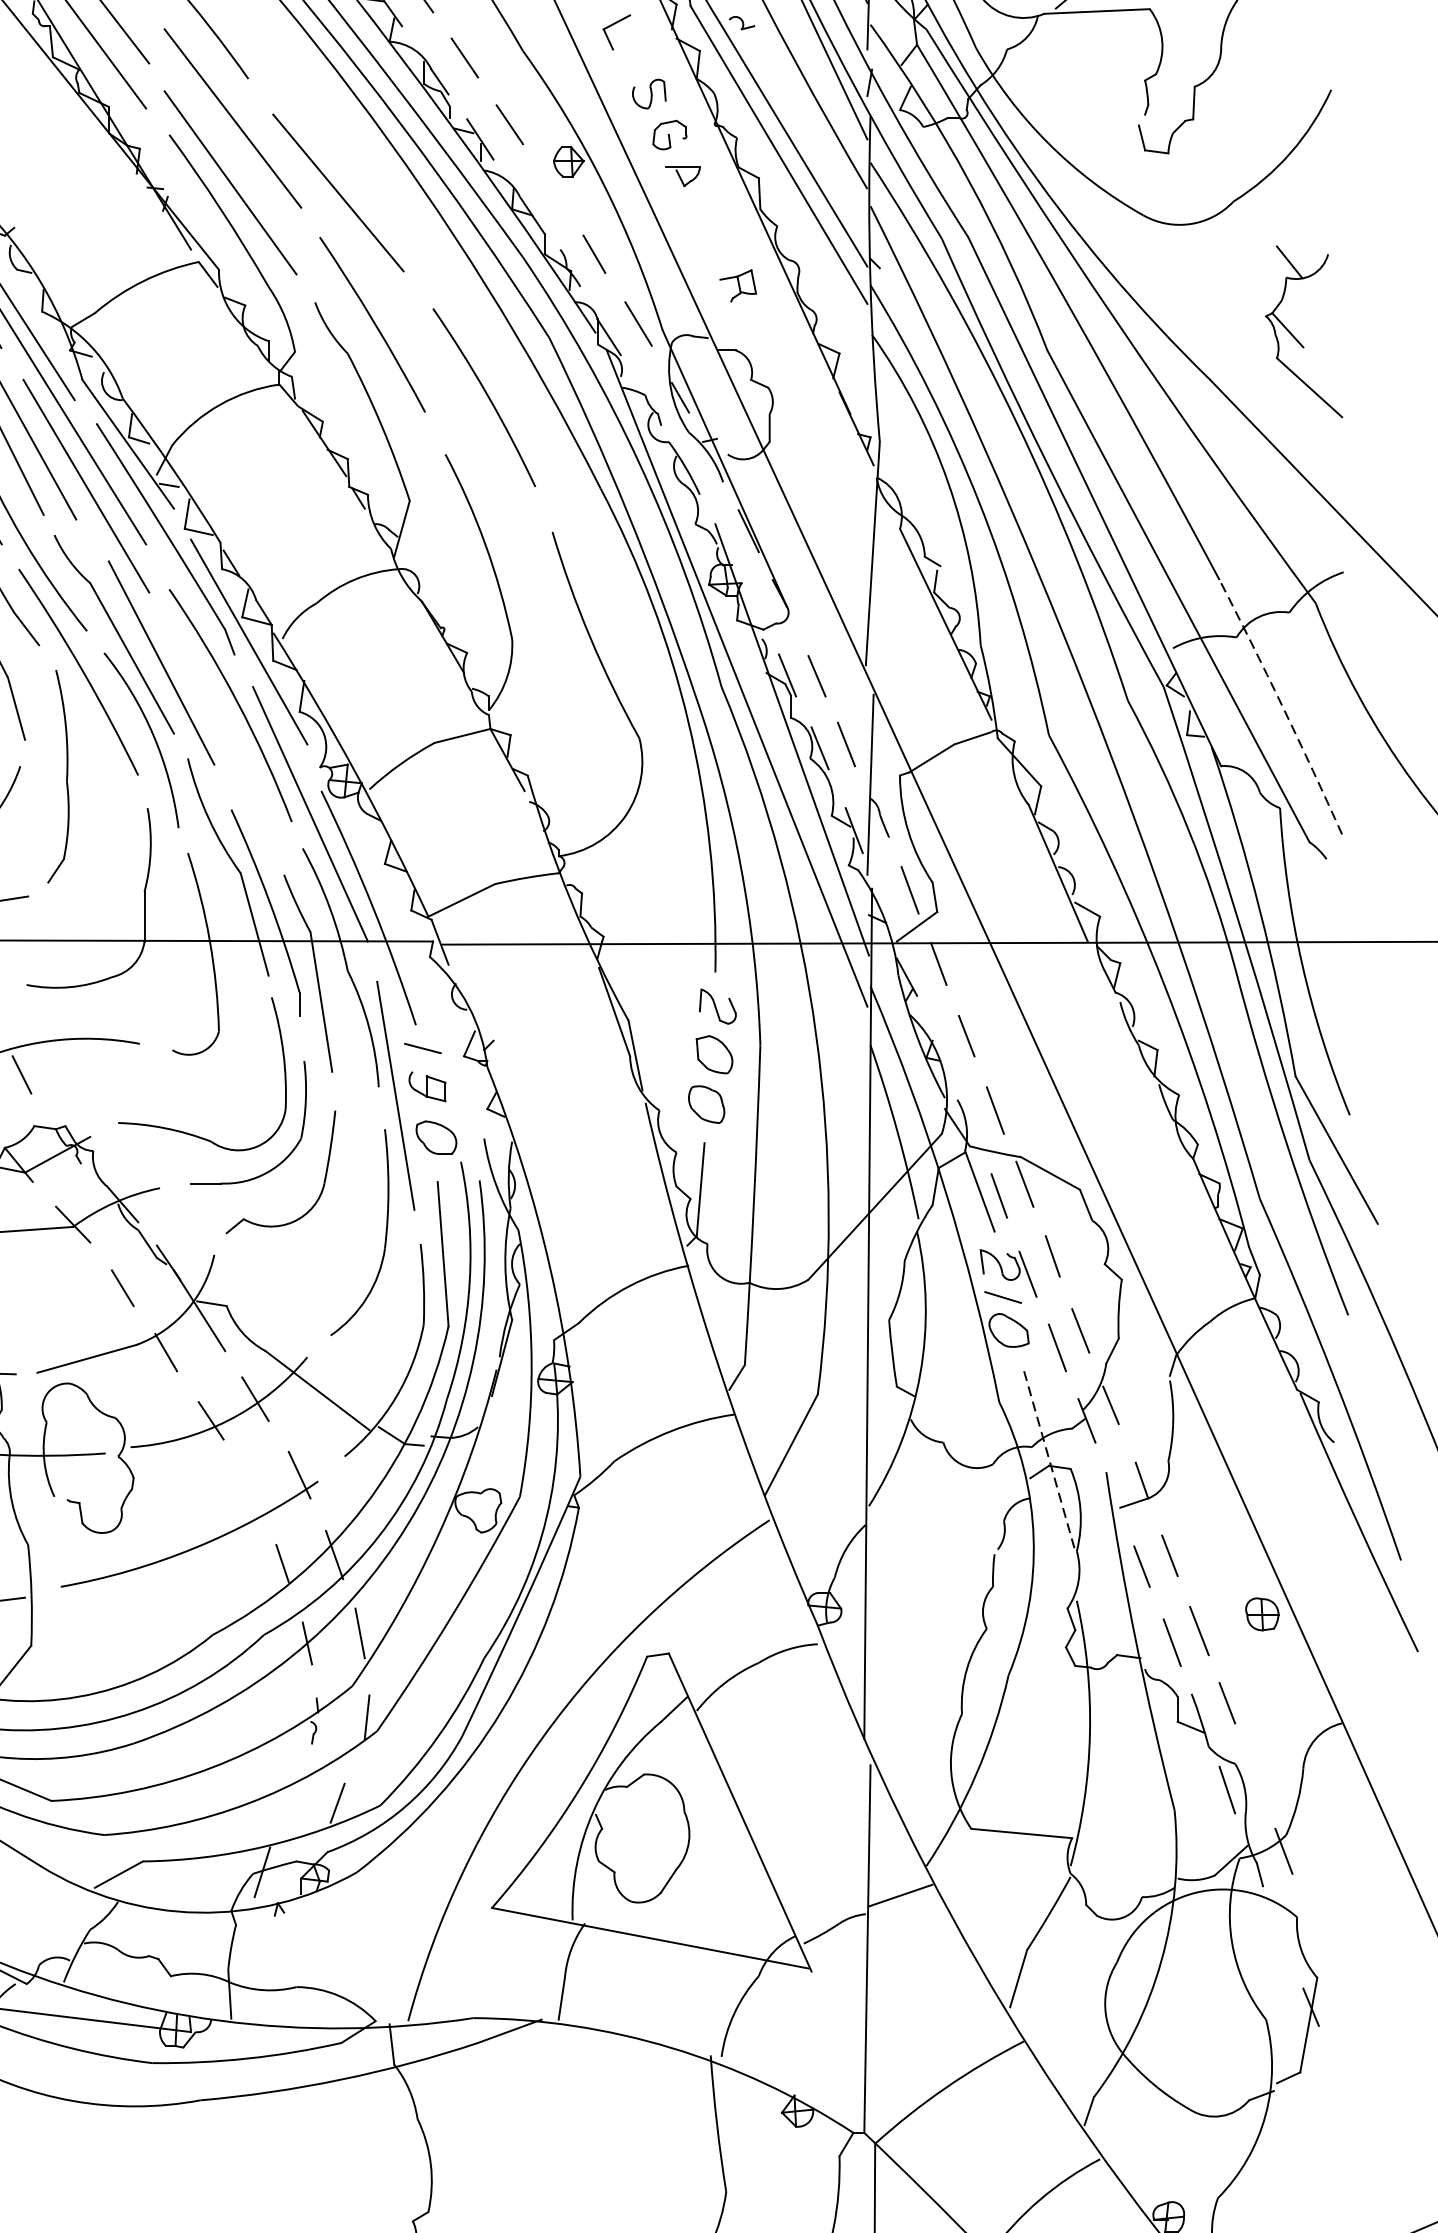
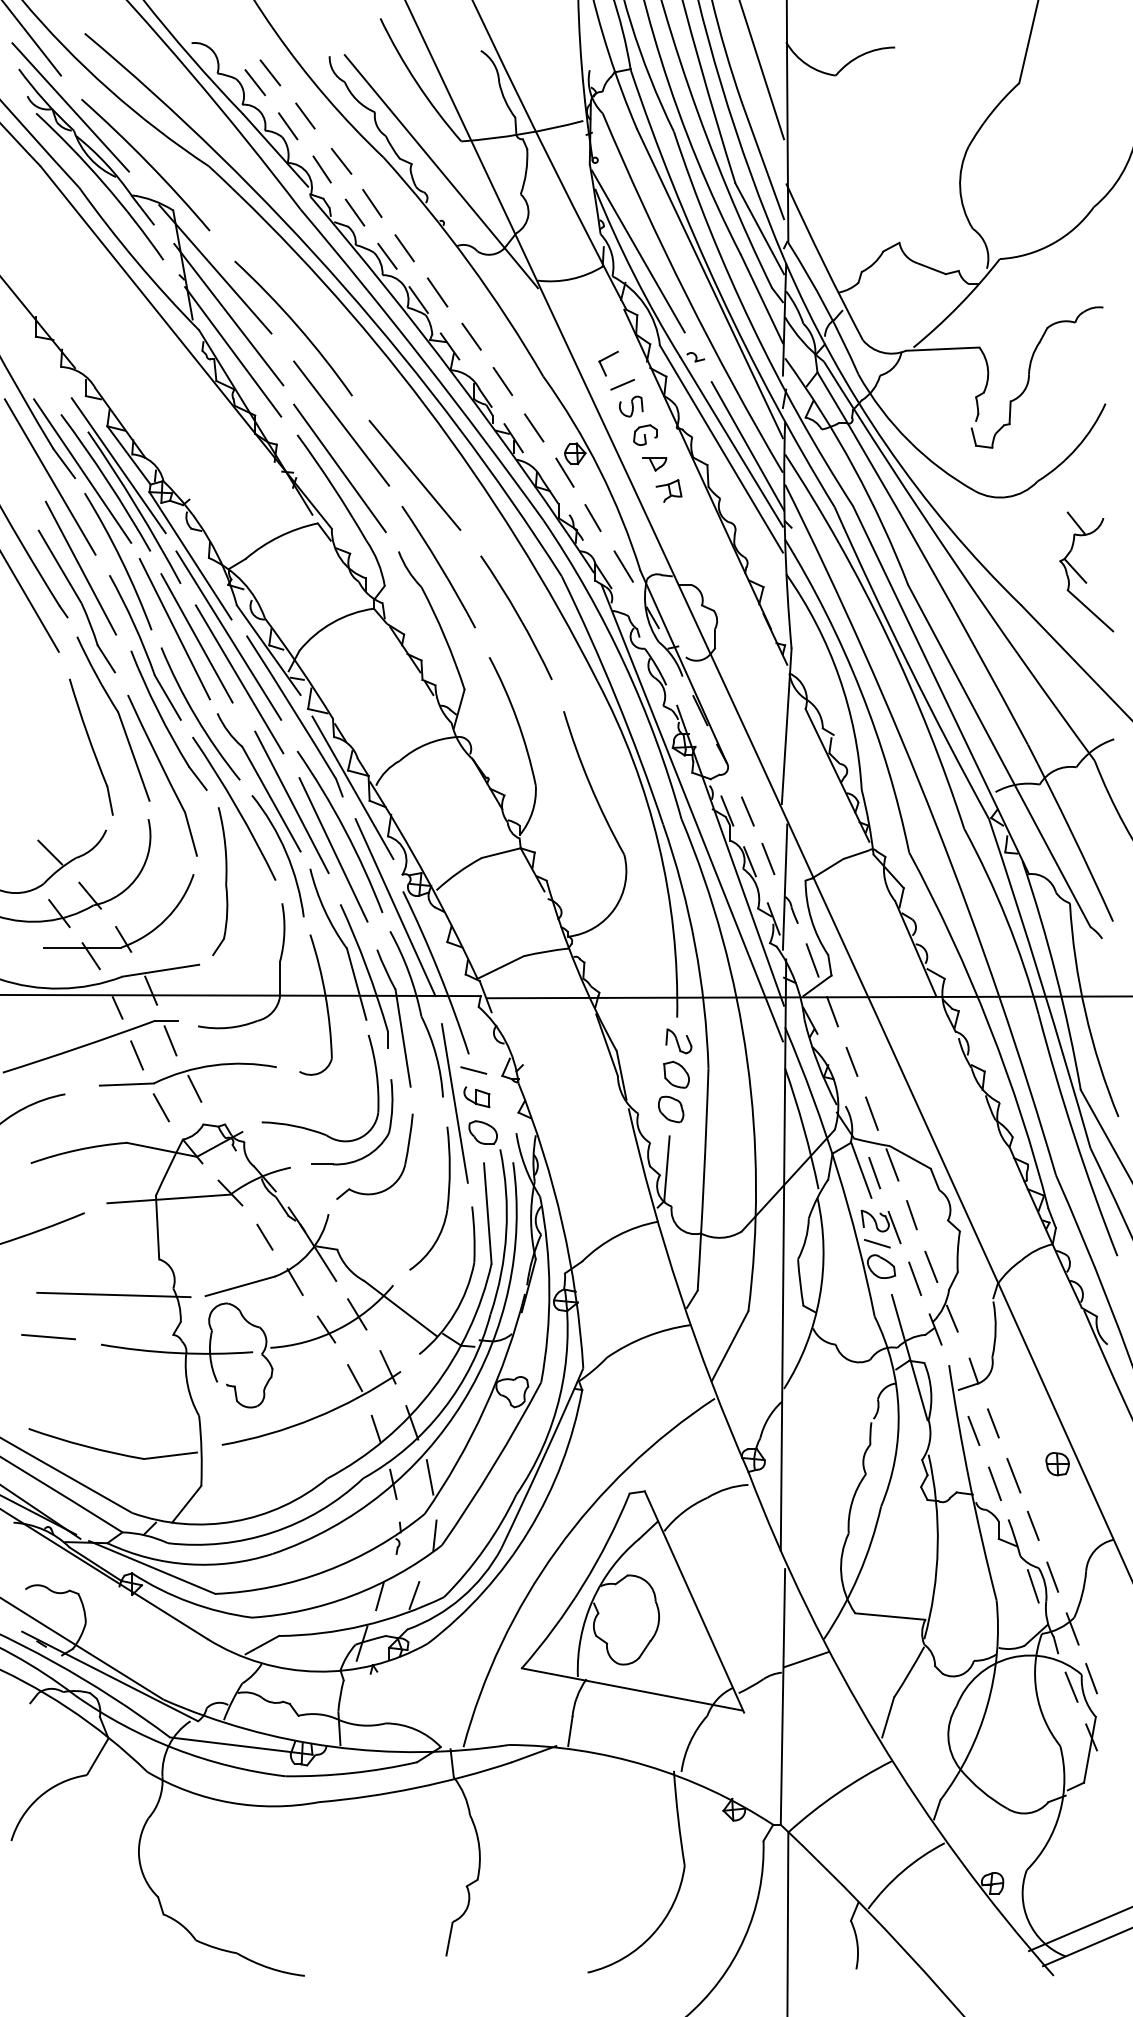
line: (636, 62) -> (622, 384), added
line: (816, 151) -> (747, 446), added
line: (553, 188) -> (564, 472), added
part: (737, 285) -> (668, 490), moved
arc: (1282, 706) -> (1071, 832), dashed -> solid
line: (221, 730) -> (333, 849), added
line: (1049, 1462) -> (909, 1358), dashed -> solid
line: (252, 1491) -> (355, 1378), added
line: (1254, 1775) -> (1052, 1576), added
line: (287, 1804) -> (379, 1596), added
line: (1311, 1922) -> (1091, 1678), added
line: (1282, 1934) -> (1071, 1686), added

